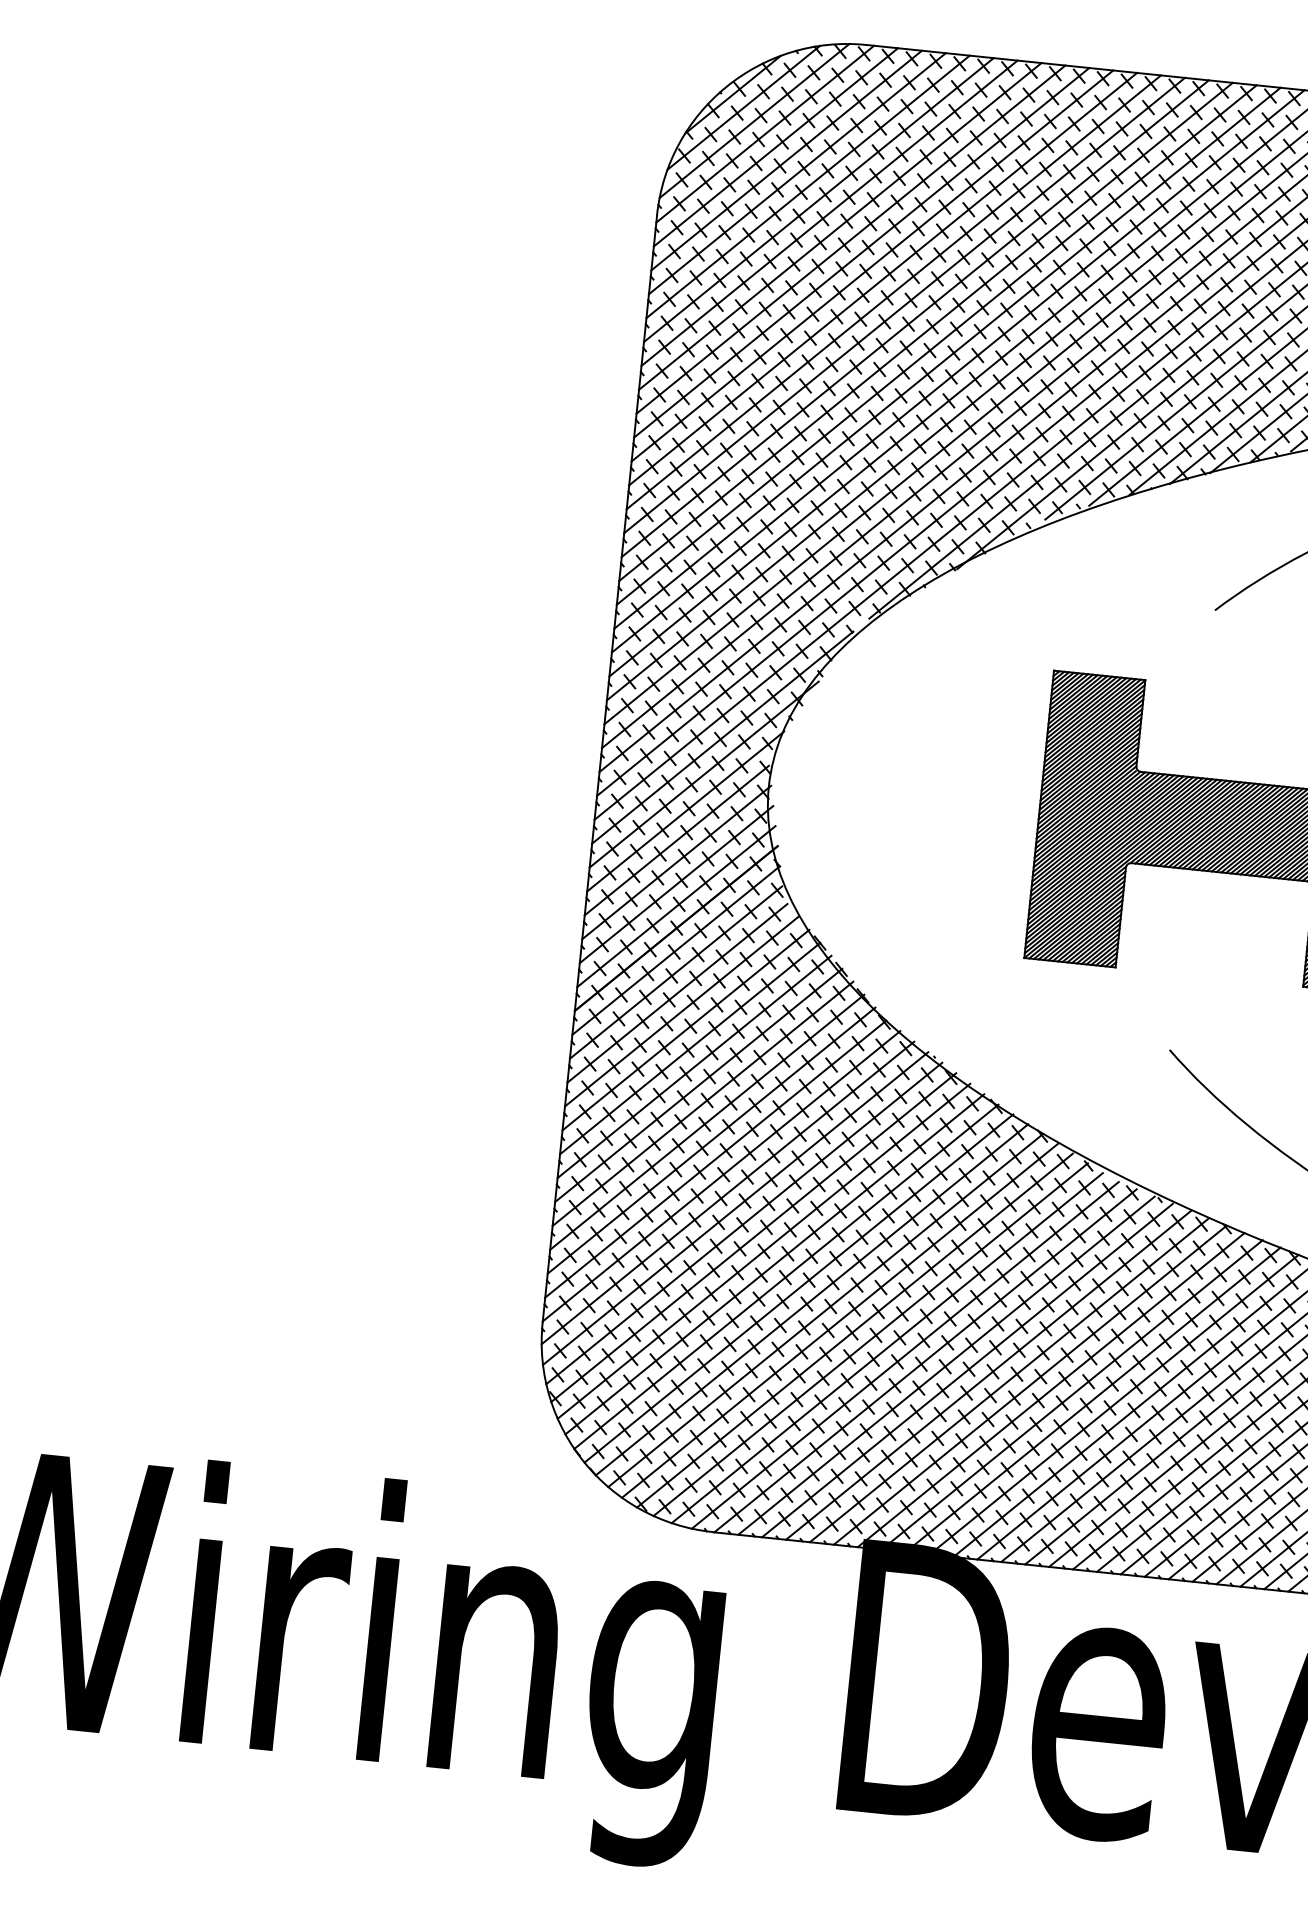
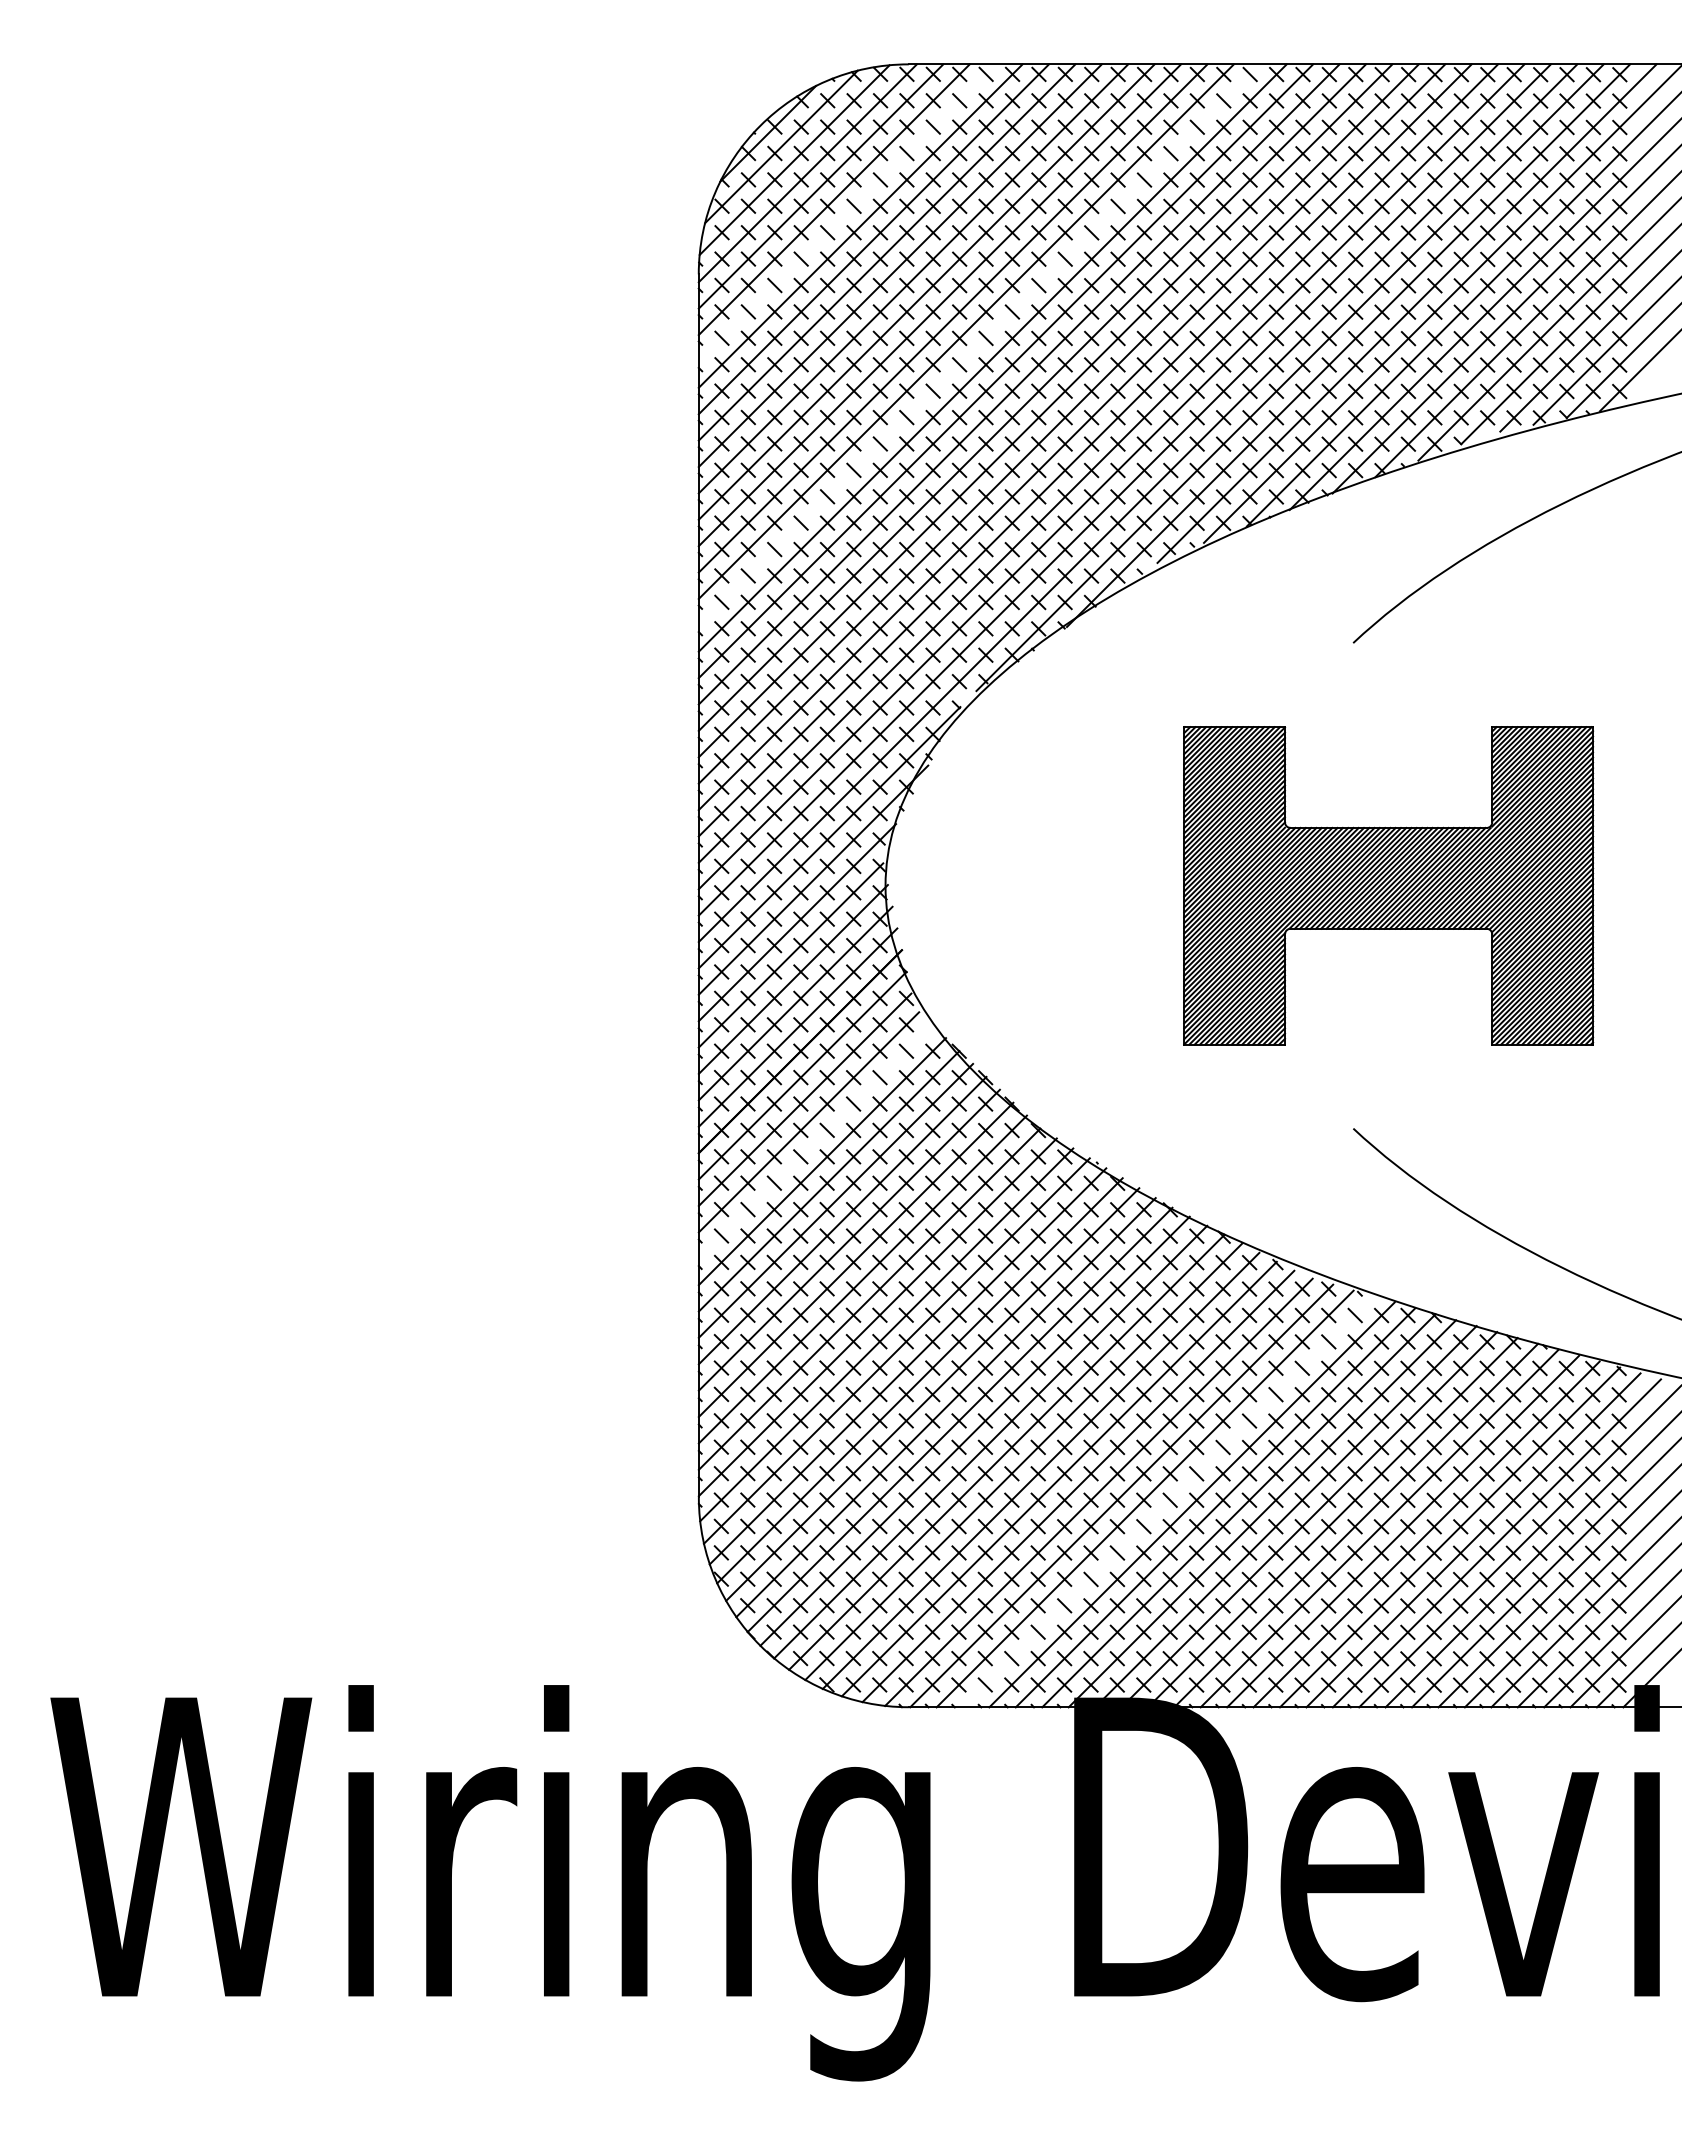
line: (797, 173) -> (847, 212), removed
line: (904, 305) -> (979, 344), removed
line: (681, 1011) -> (815, 1141), removed
line: (967, 1370) -> (1168, 1501), removed

